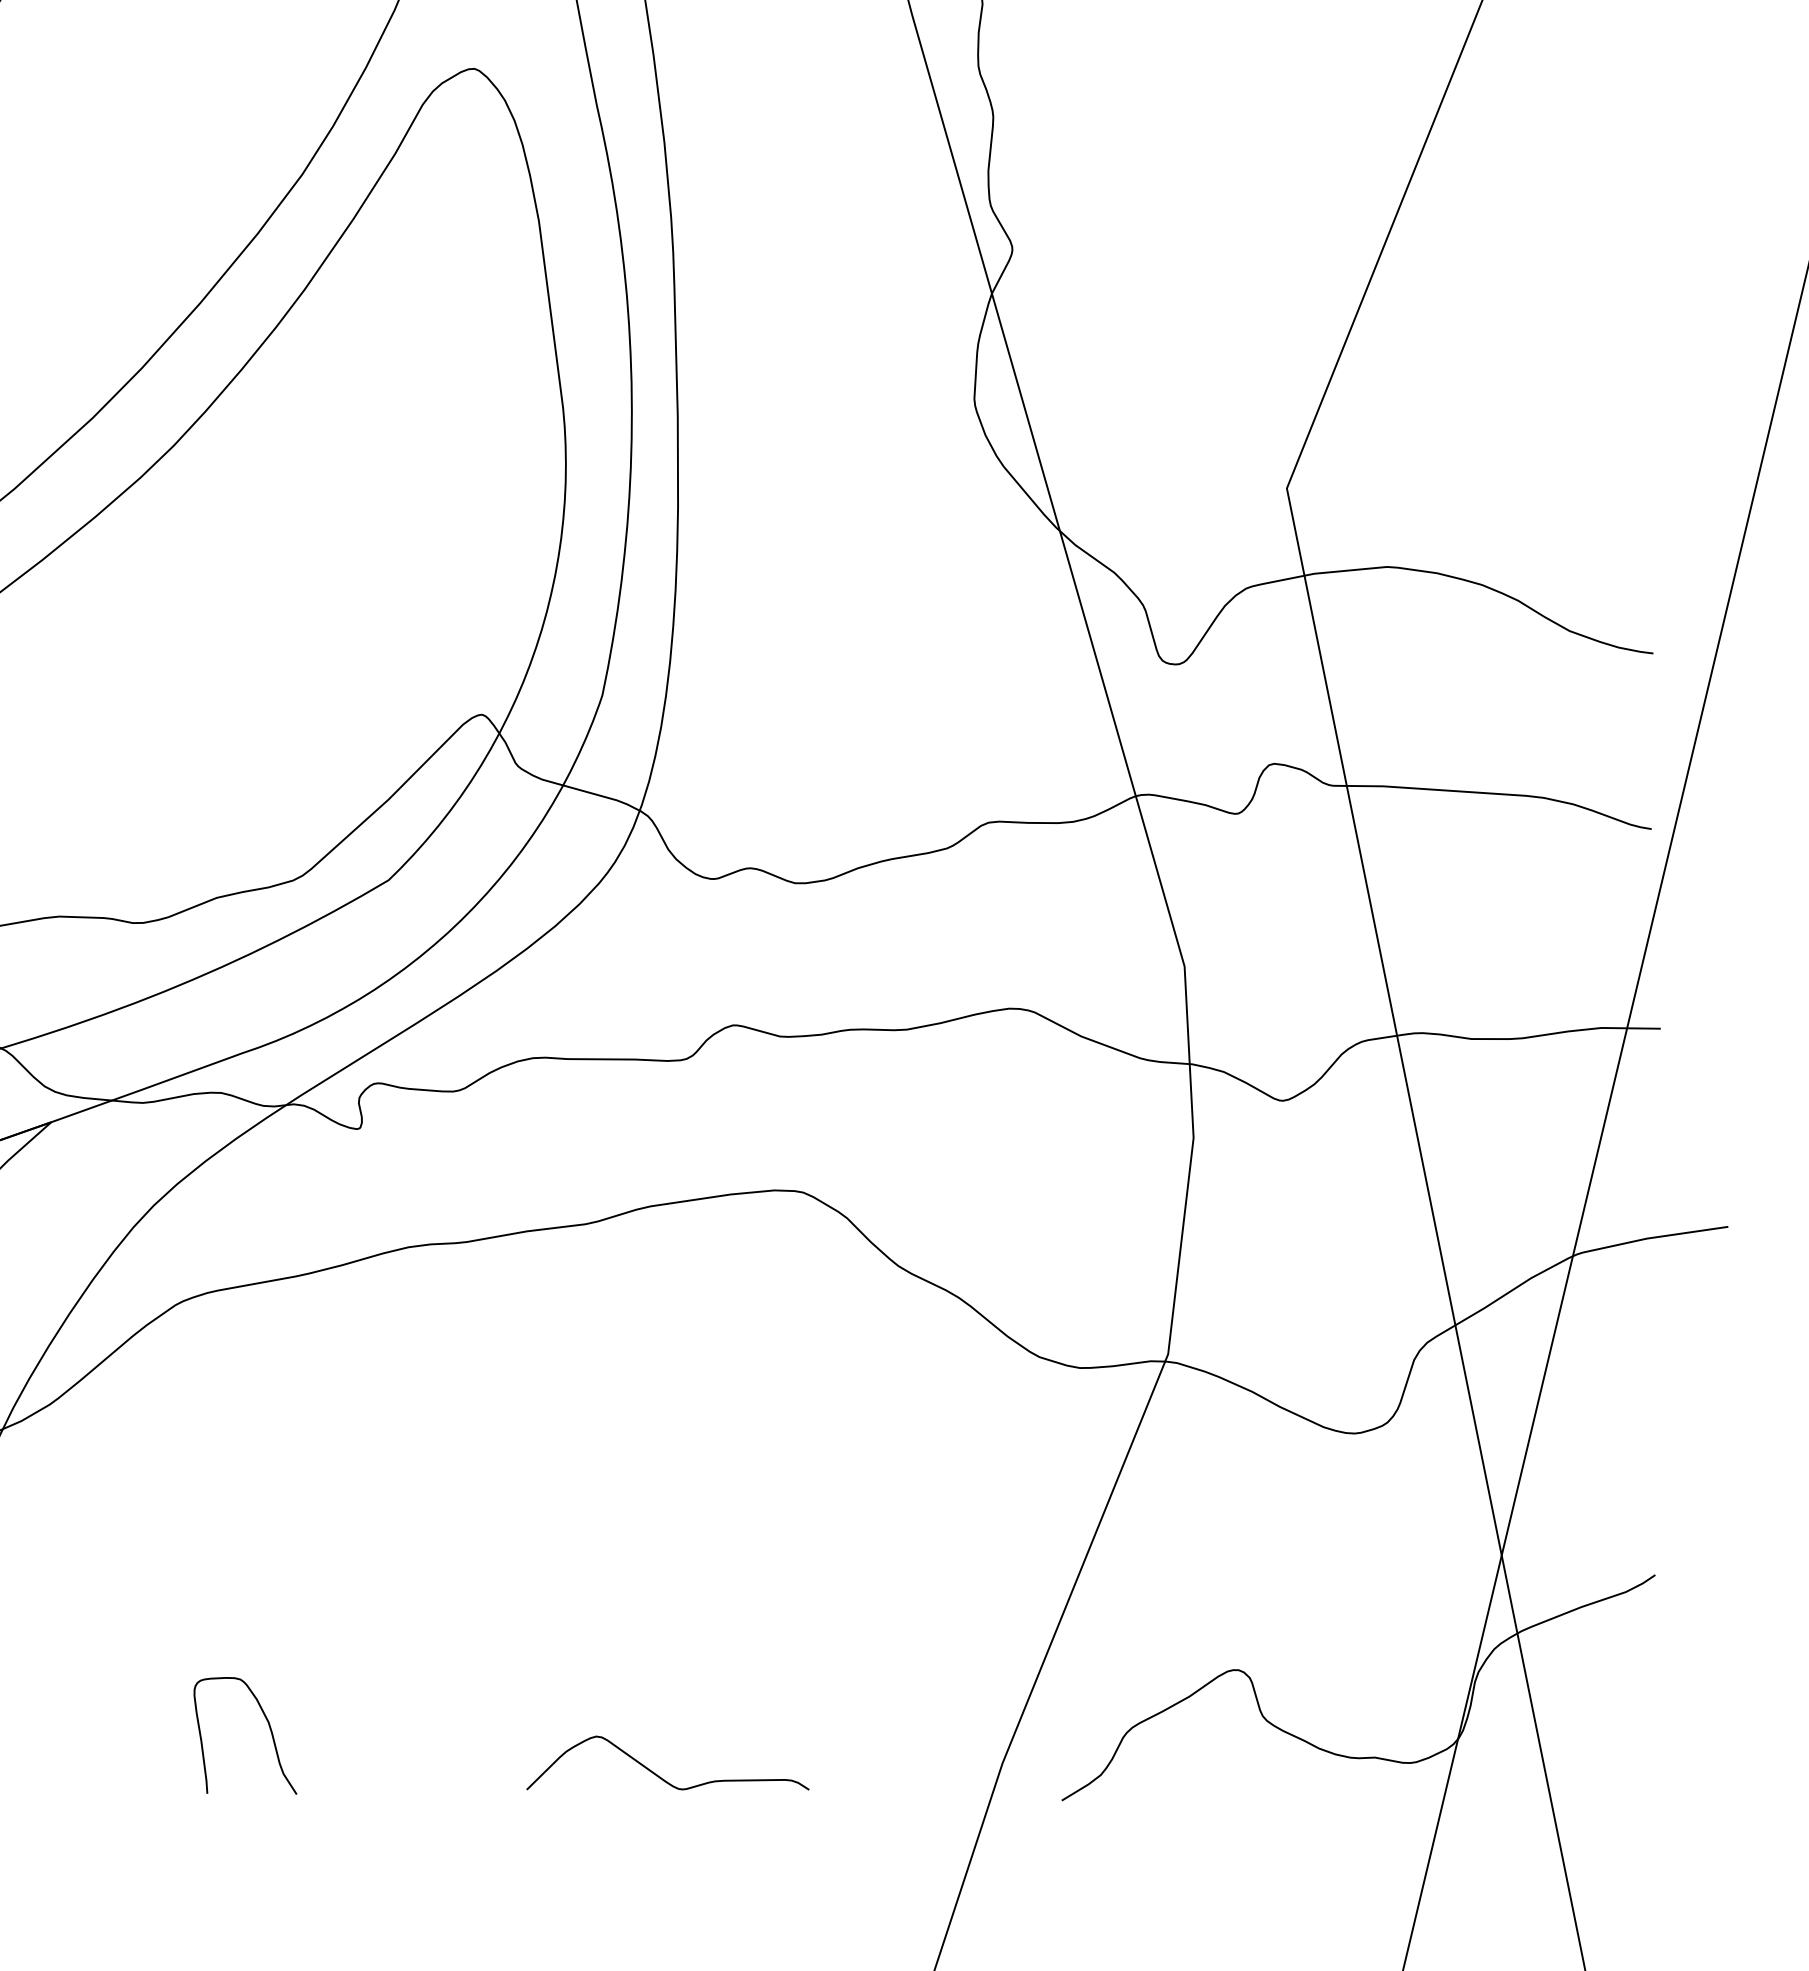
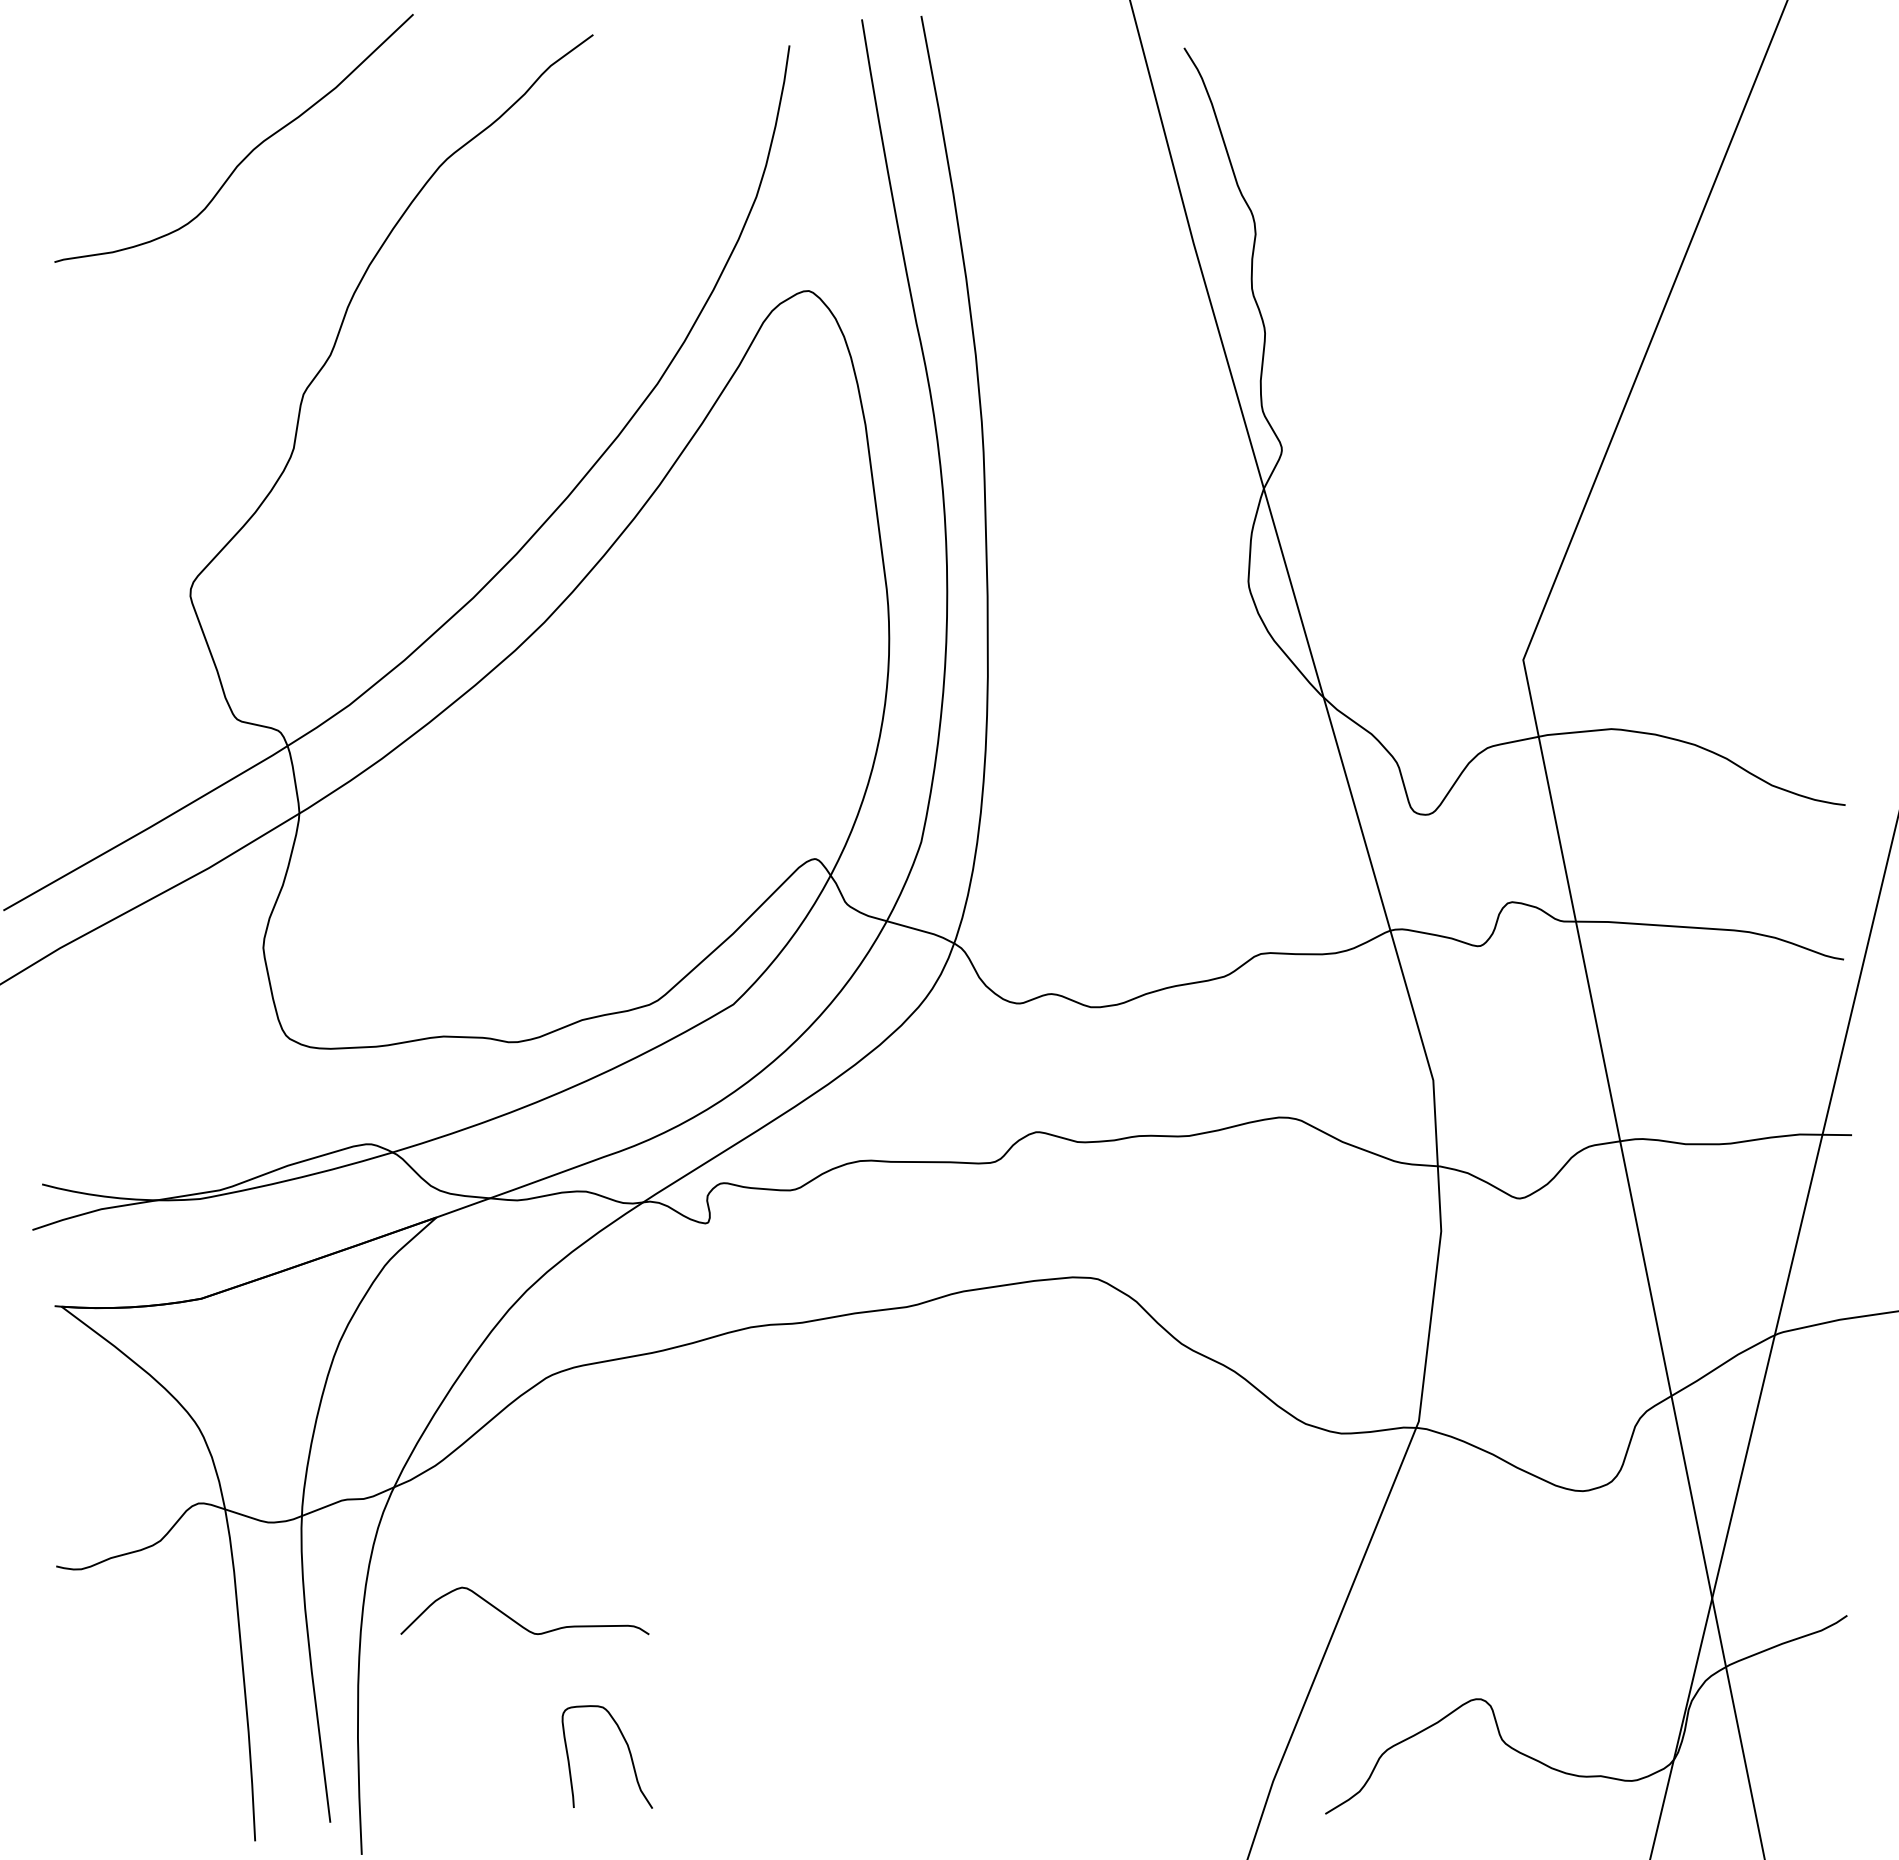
curve: (657, 1773) -> (515, 1620), moved

